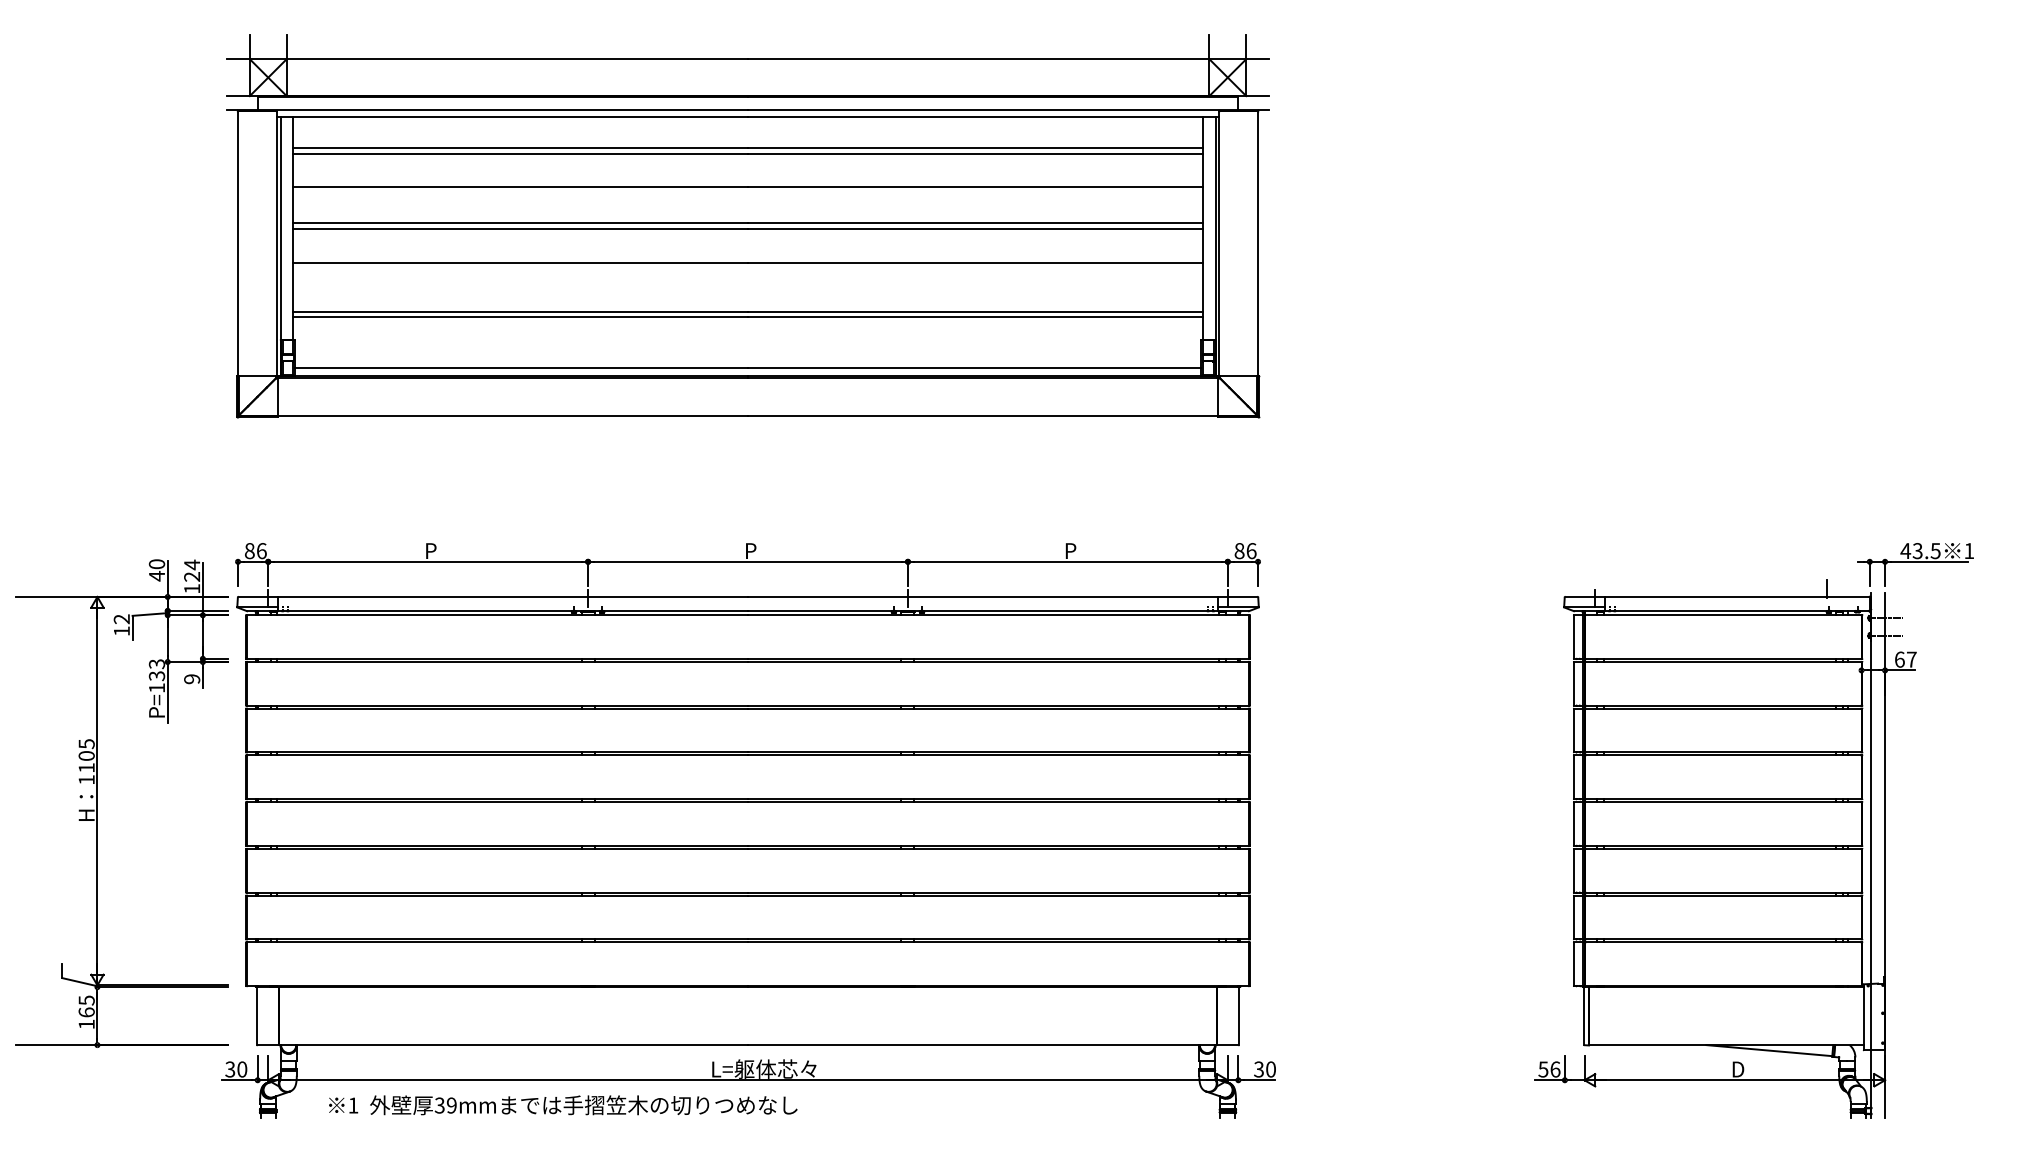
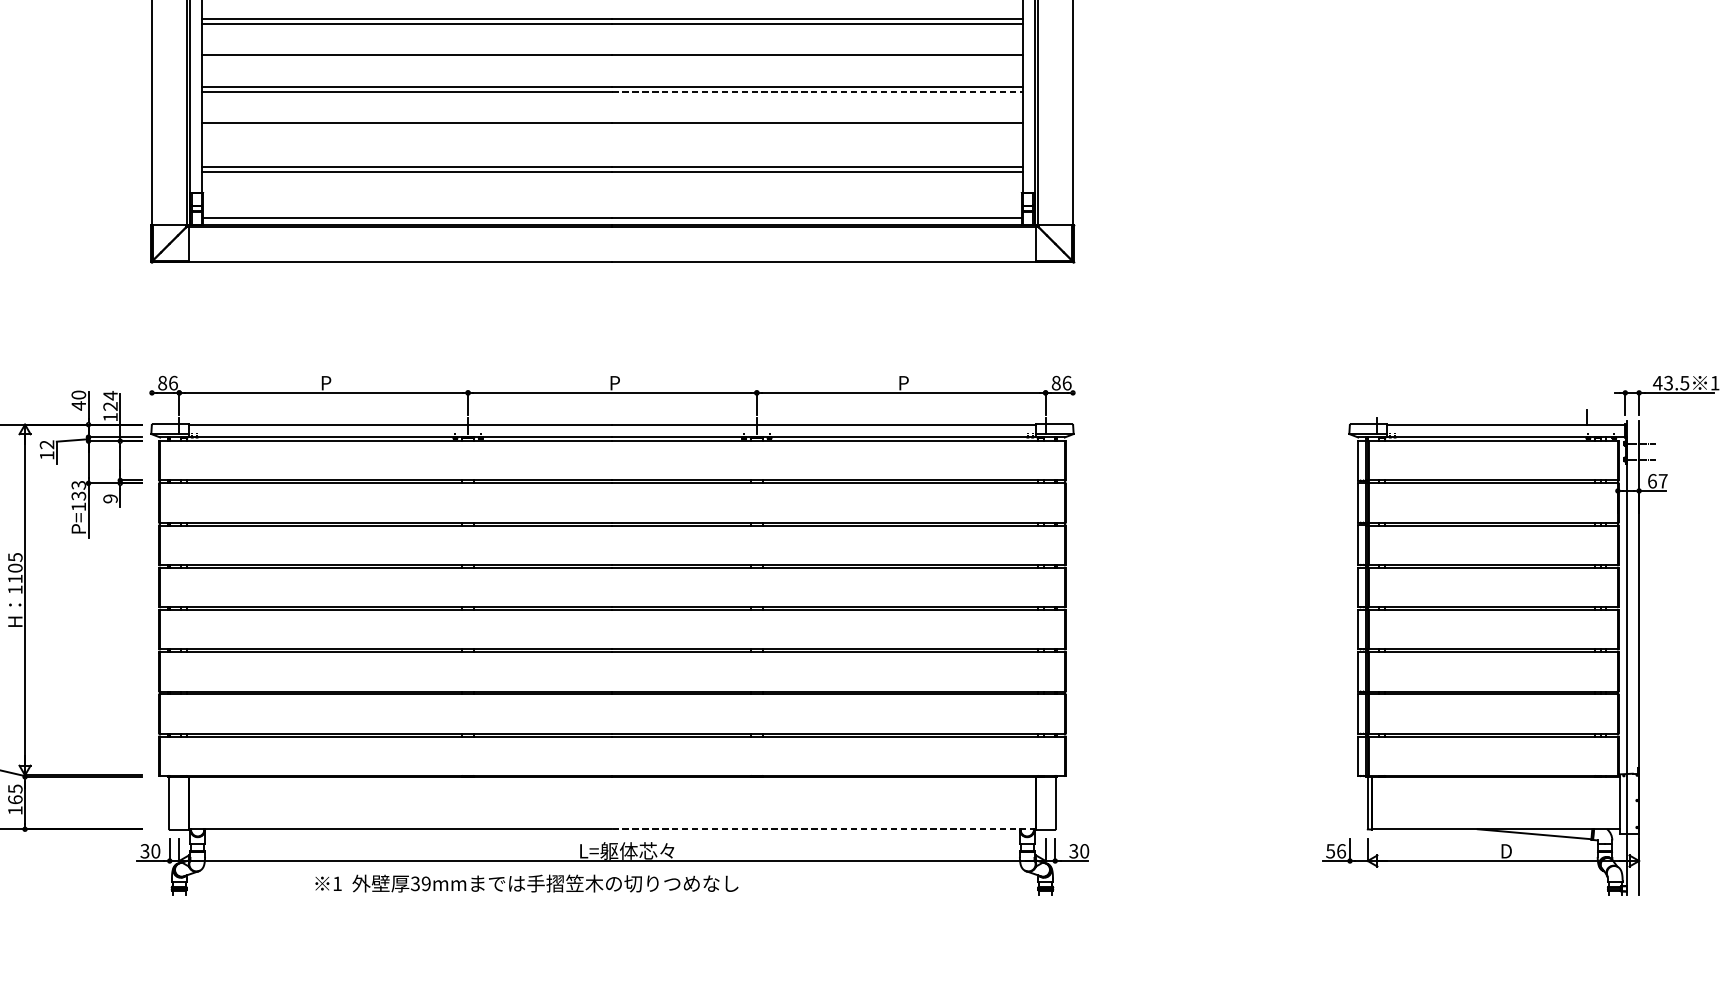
line: (975, 228) -> (817, 91), solid -> dashed
line: (238, 573) -> (152, 403), removed
line: (1258, 573) -> (1073, 403), removed
line: (982, 1045) -> (824, 829), solid -> dashed
text: (563, 1105) -> (527, 883), moved

